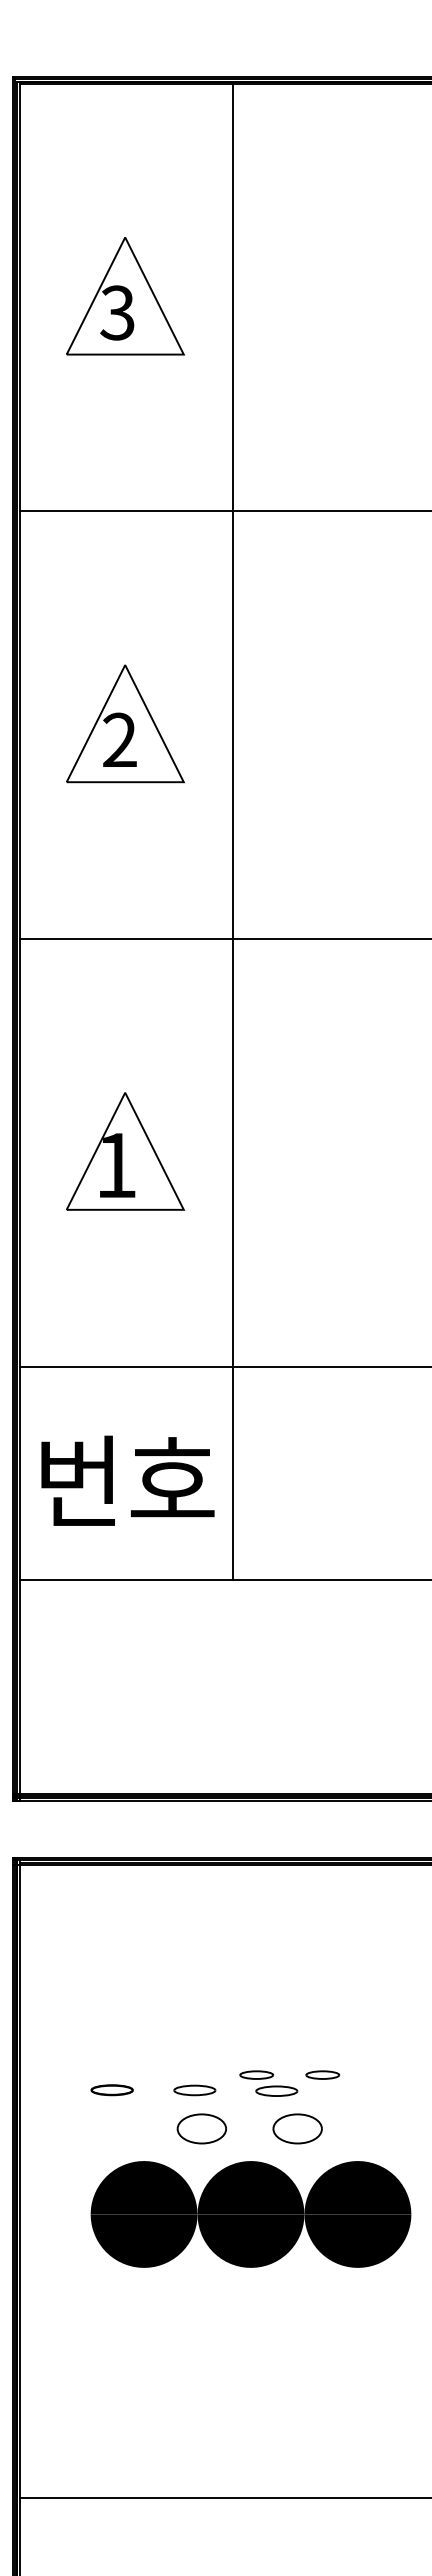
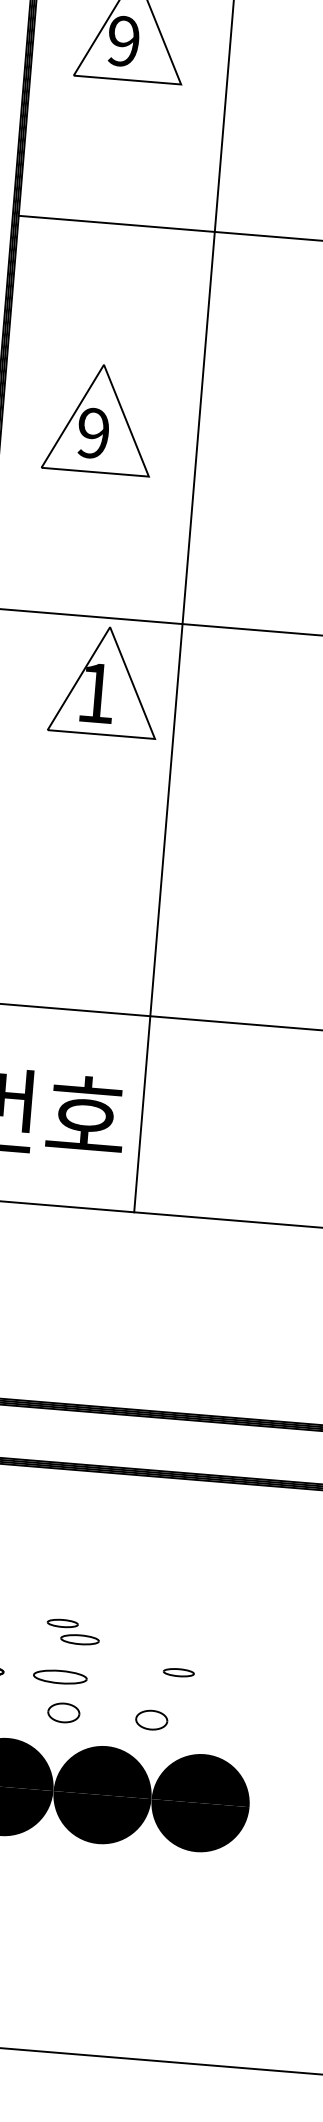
text: (117, 312) -> (123, 40), 3 -> 9
text: (119, 740) -> (93, 433), 2 -> 9
part: (125, 1151) -> (105, 681), moved
part: (268, 2083) -> (73, 1632), moved
part: (194, 2090) -> (60, 1677), size x1.4
part: (201, 2128) -> (63, 1712), size x0.7
part: (297, 2128) -> (151, 1719), size x0.7

